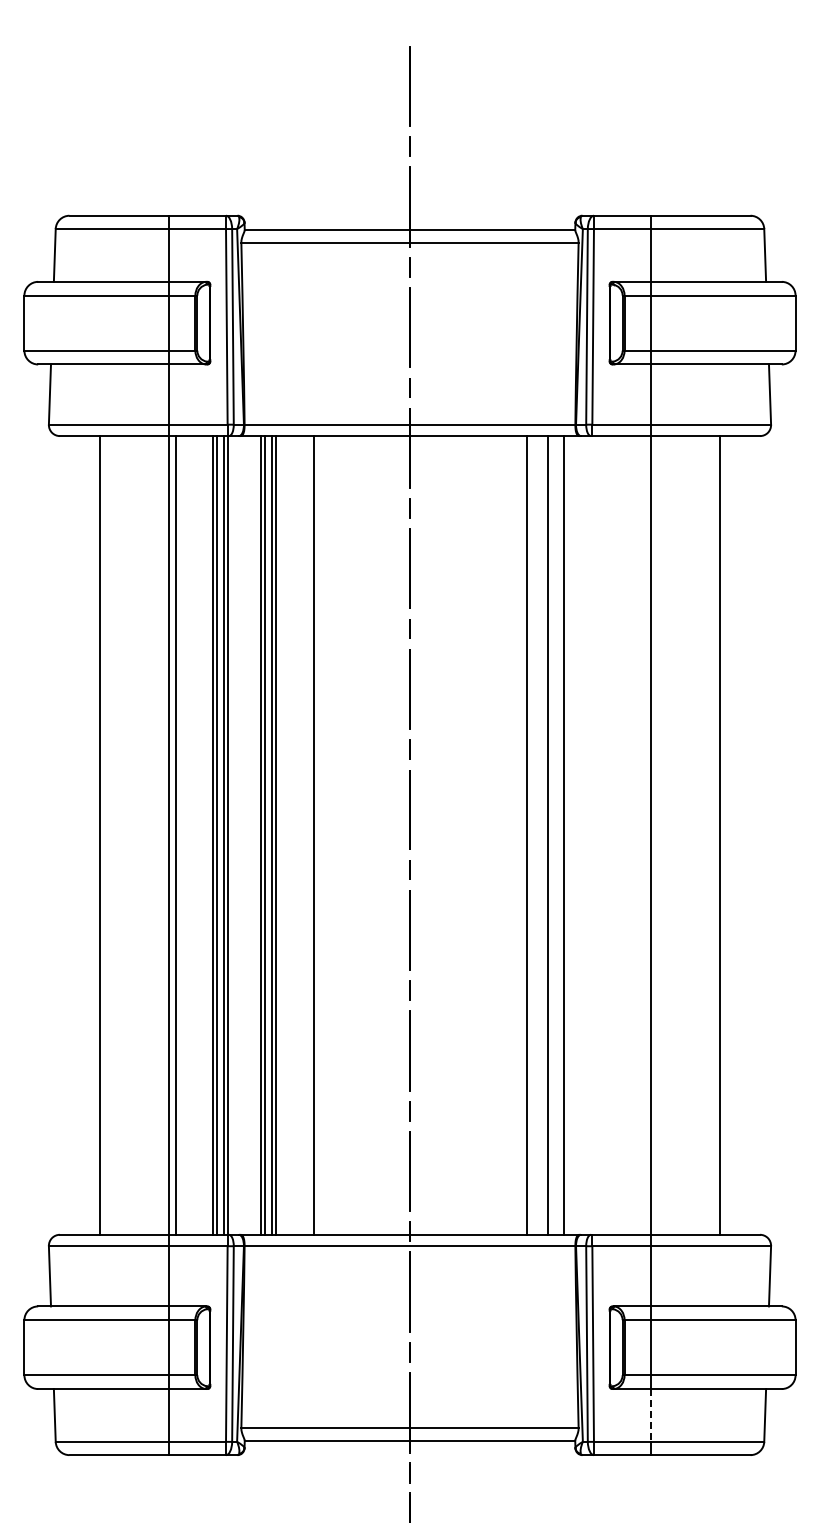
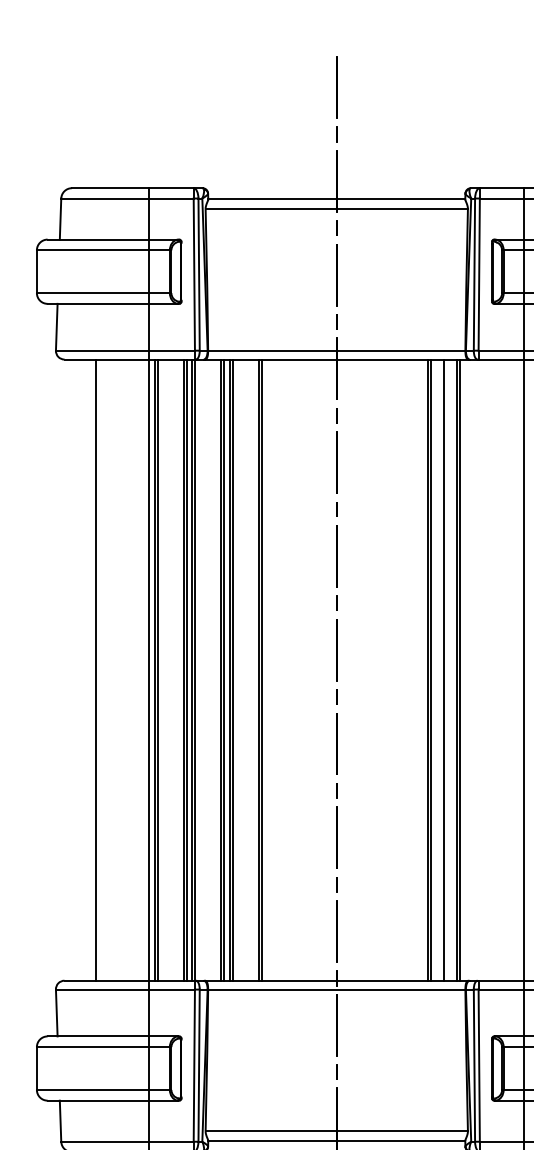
line: (180, 835) -> (158, 670), added
line: (309, 835) -> (258, 670), added
line: (531, 835) -> (431, 670), added
line: (568, 835) -> (460, 670), added
line: (650, 1415) -> (523, 1121), dashed -> solid

